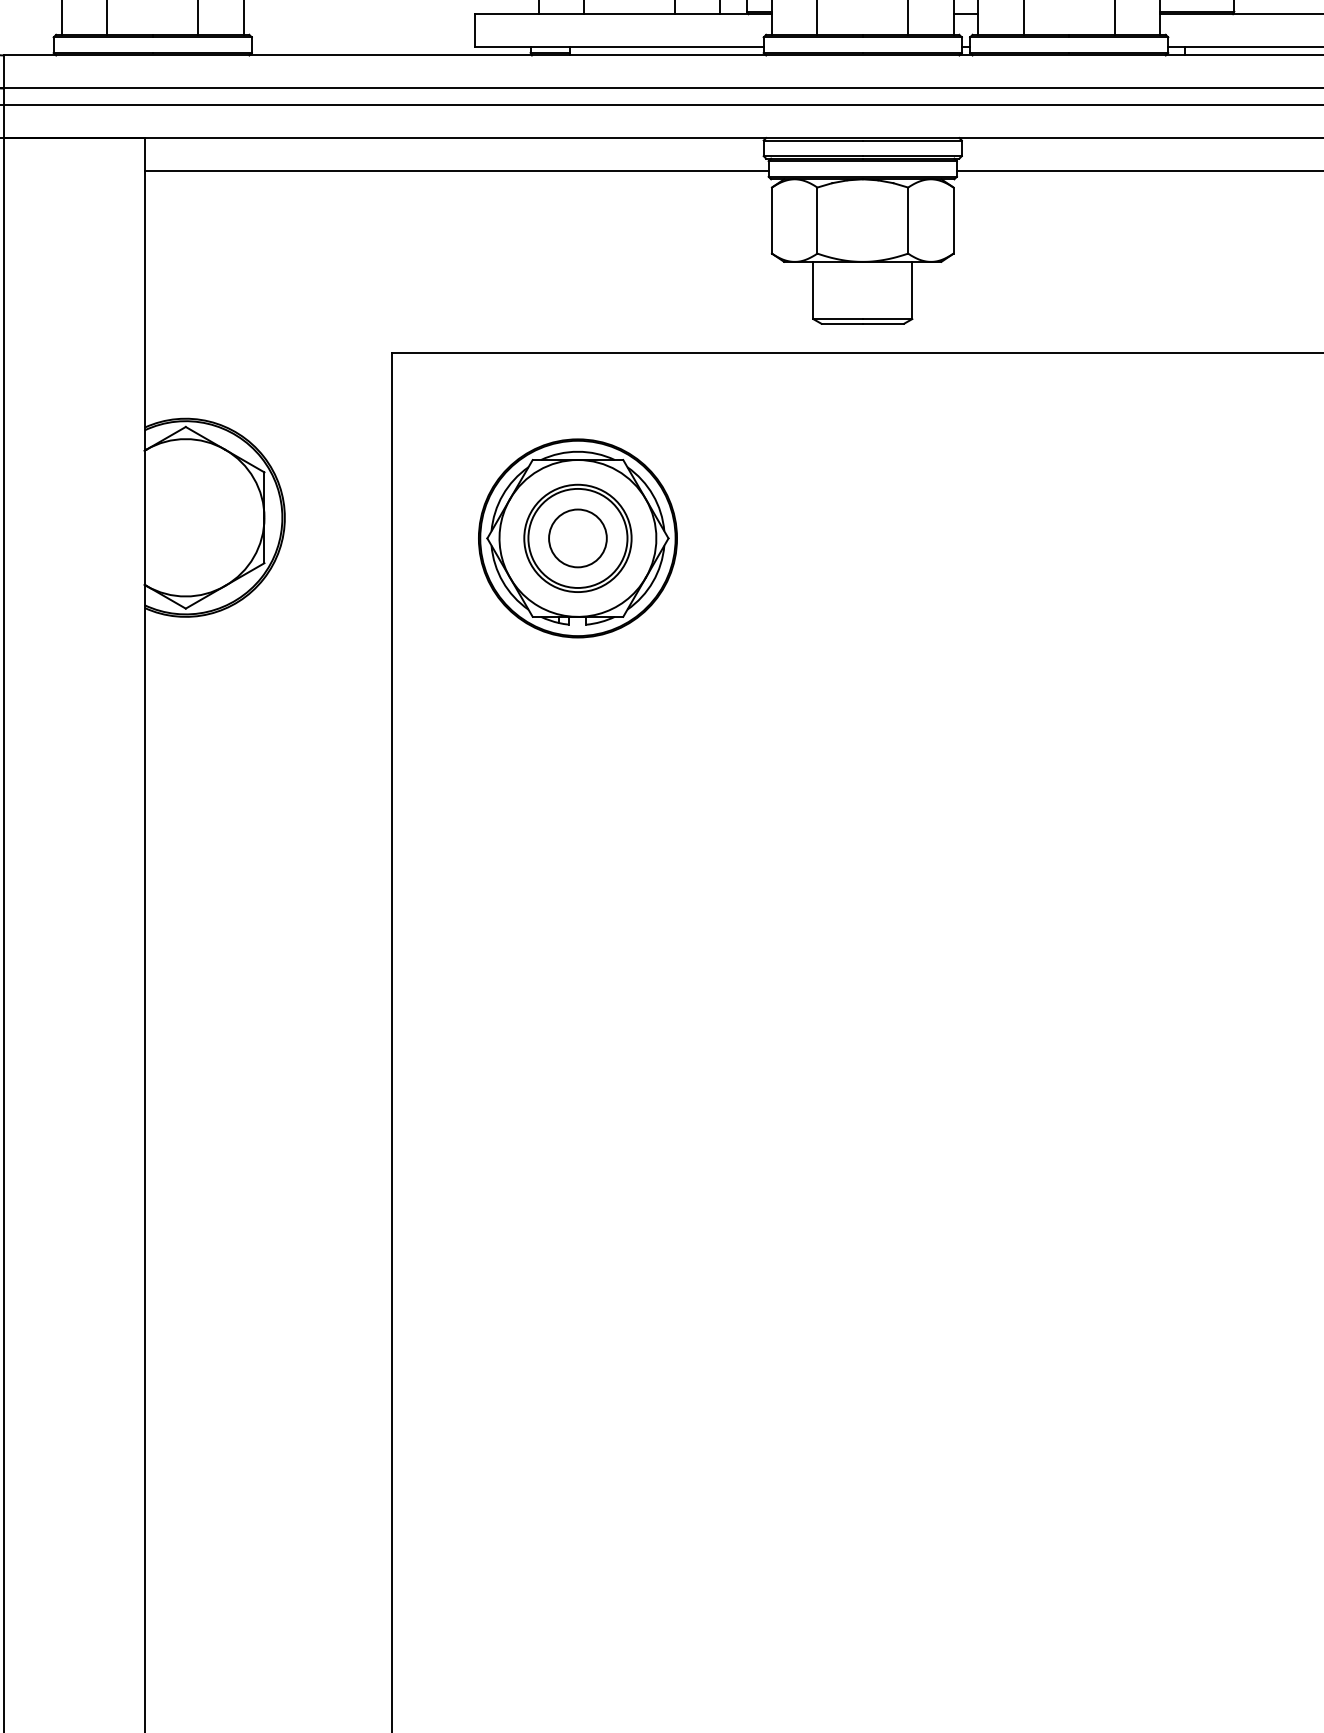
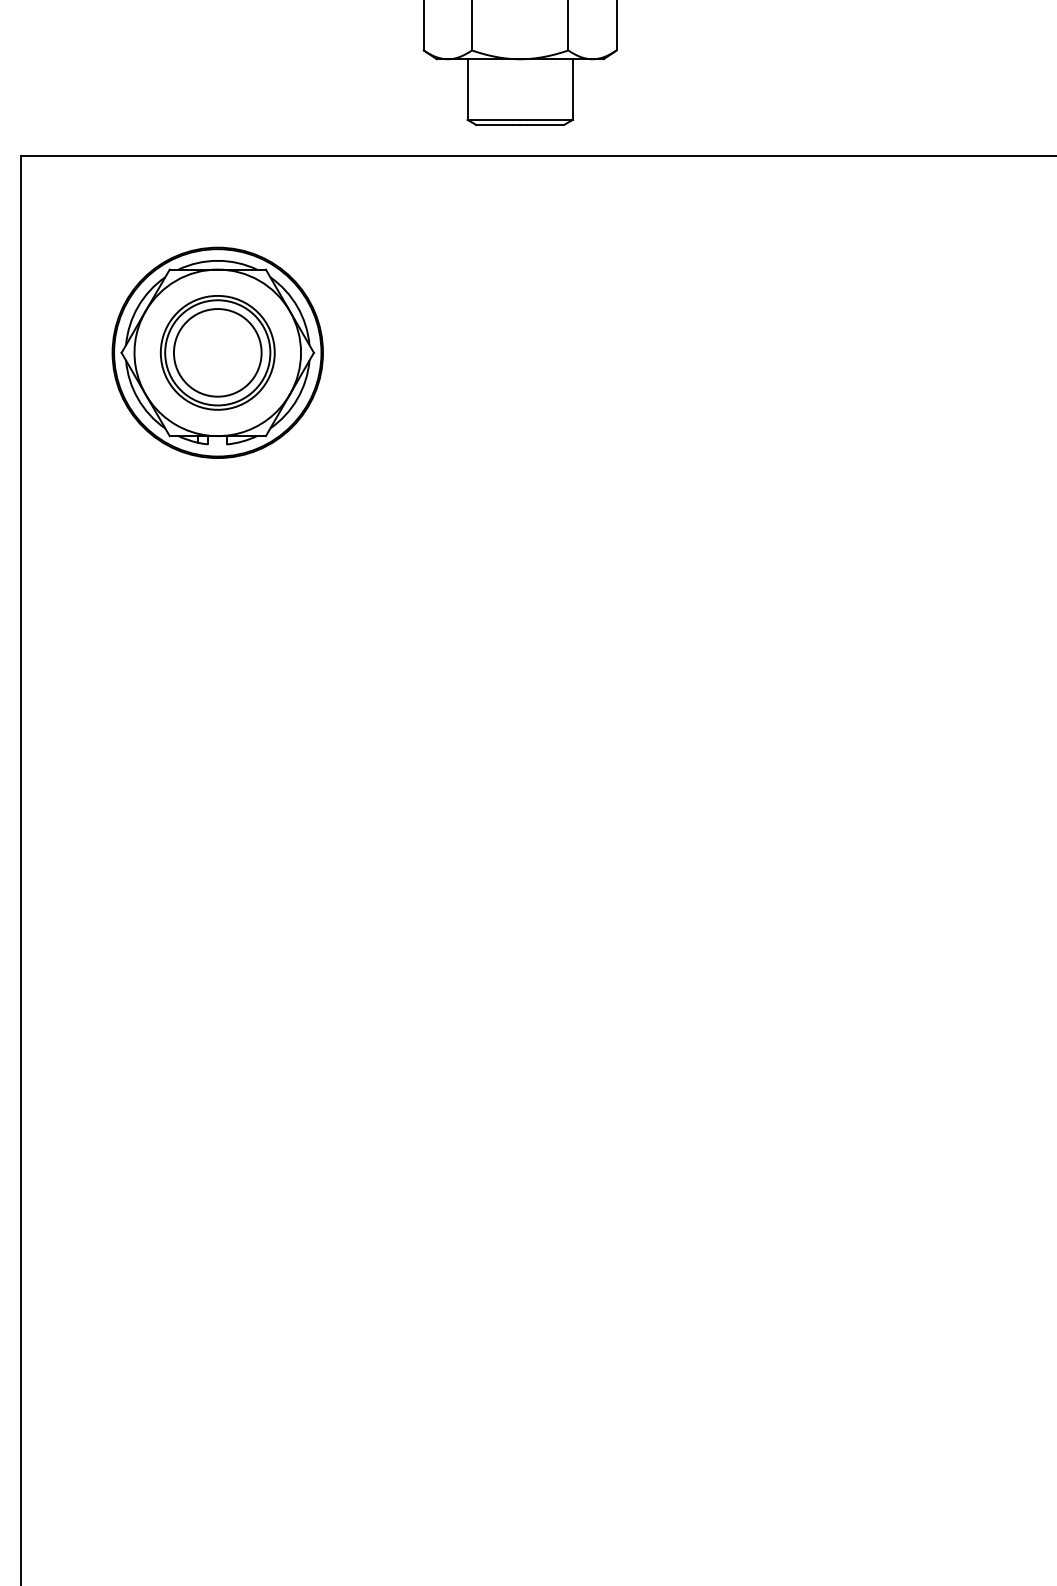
circle: (577, 538) -> (217, 352), size x1.43

